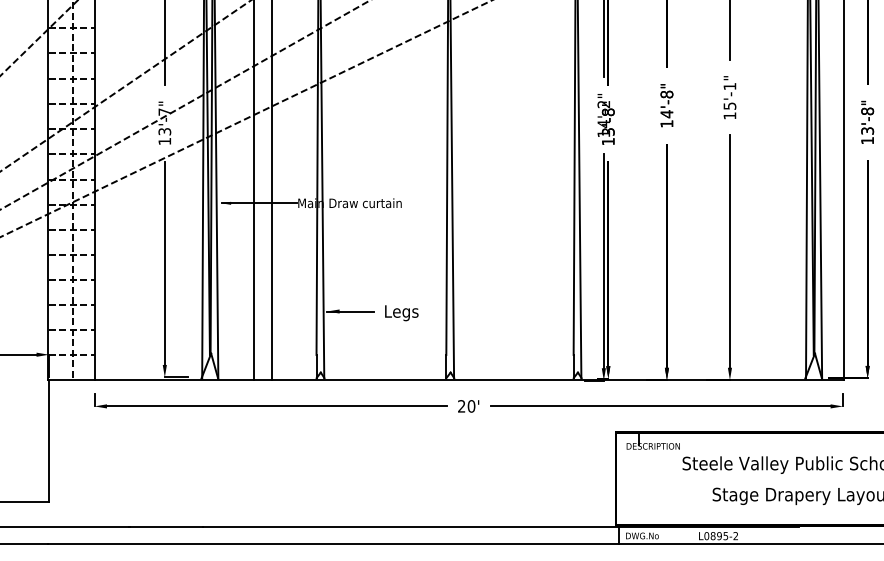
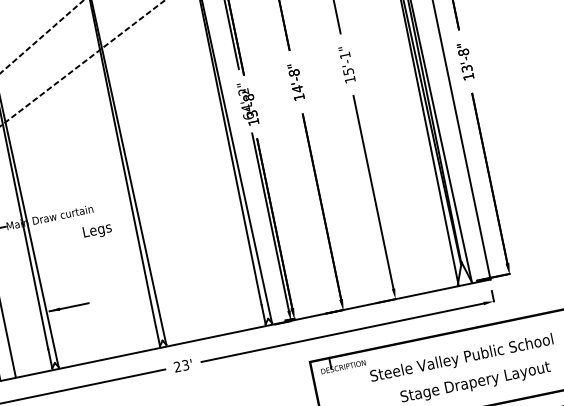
text: (603, 133) -> (248, 116), 14'-2" -> 64'-2"
text: (401, 313) -> (97, 231), moved
text: (471, 406) -> (185, 365), 20' -> 23'

